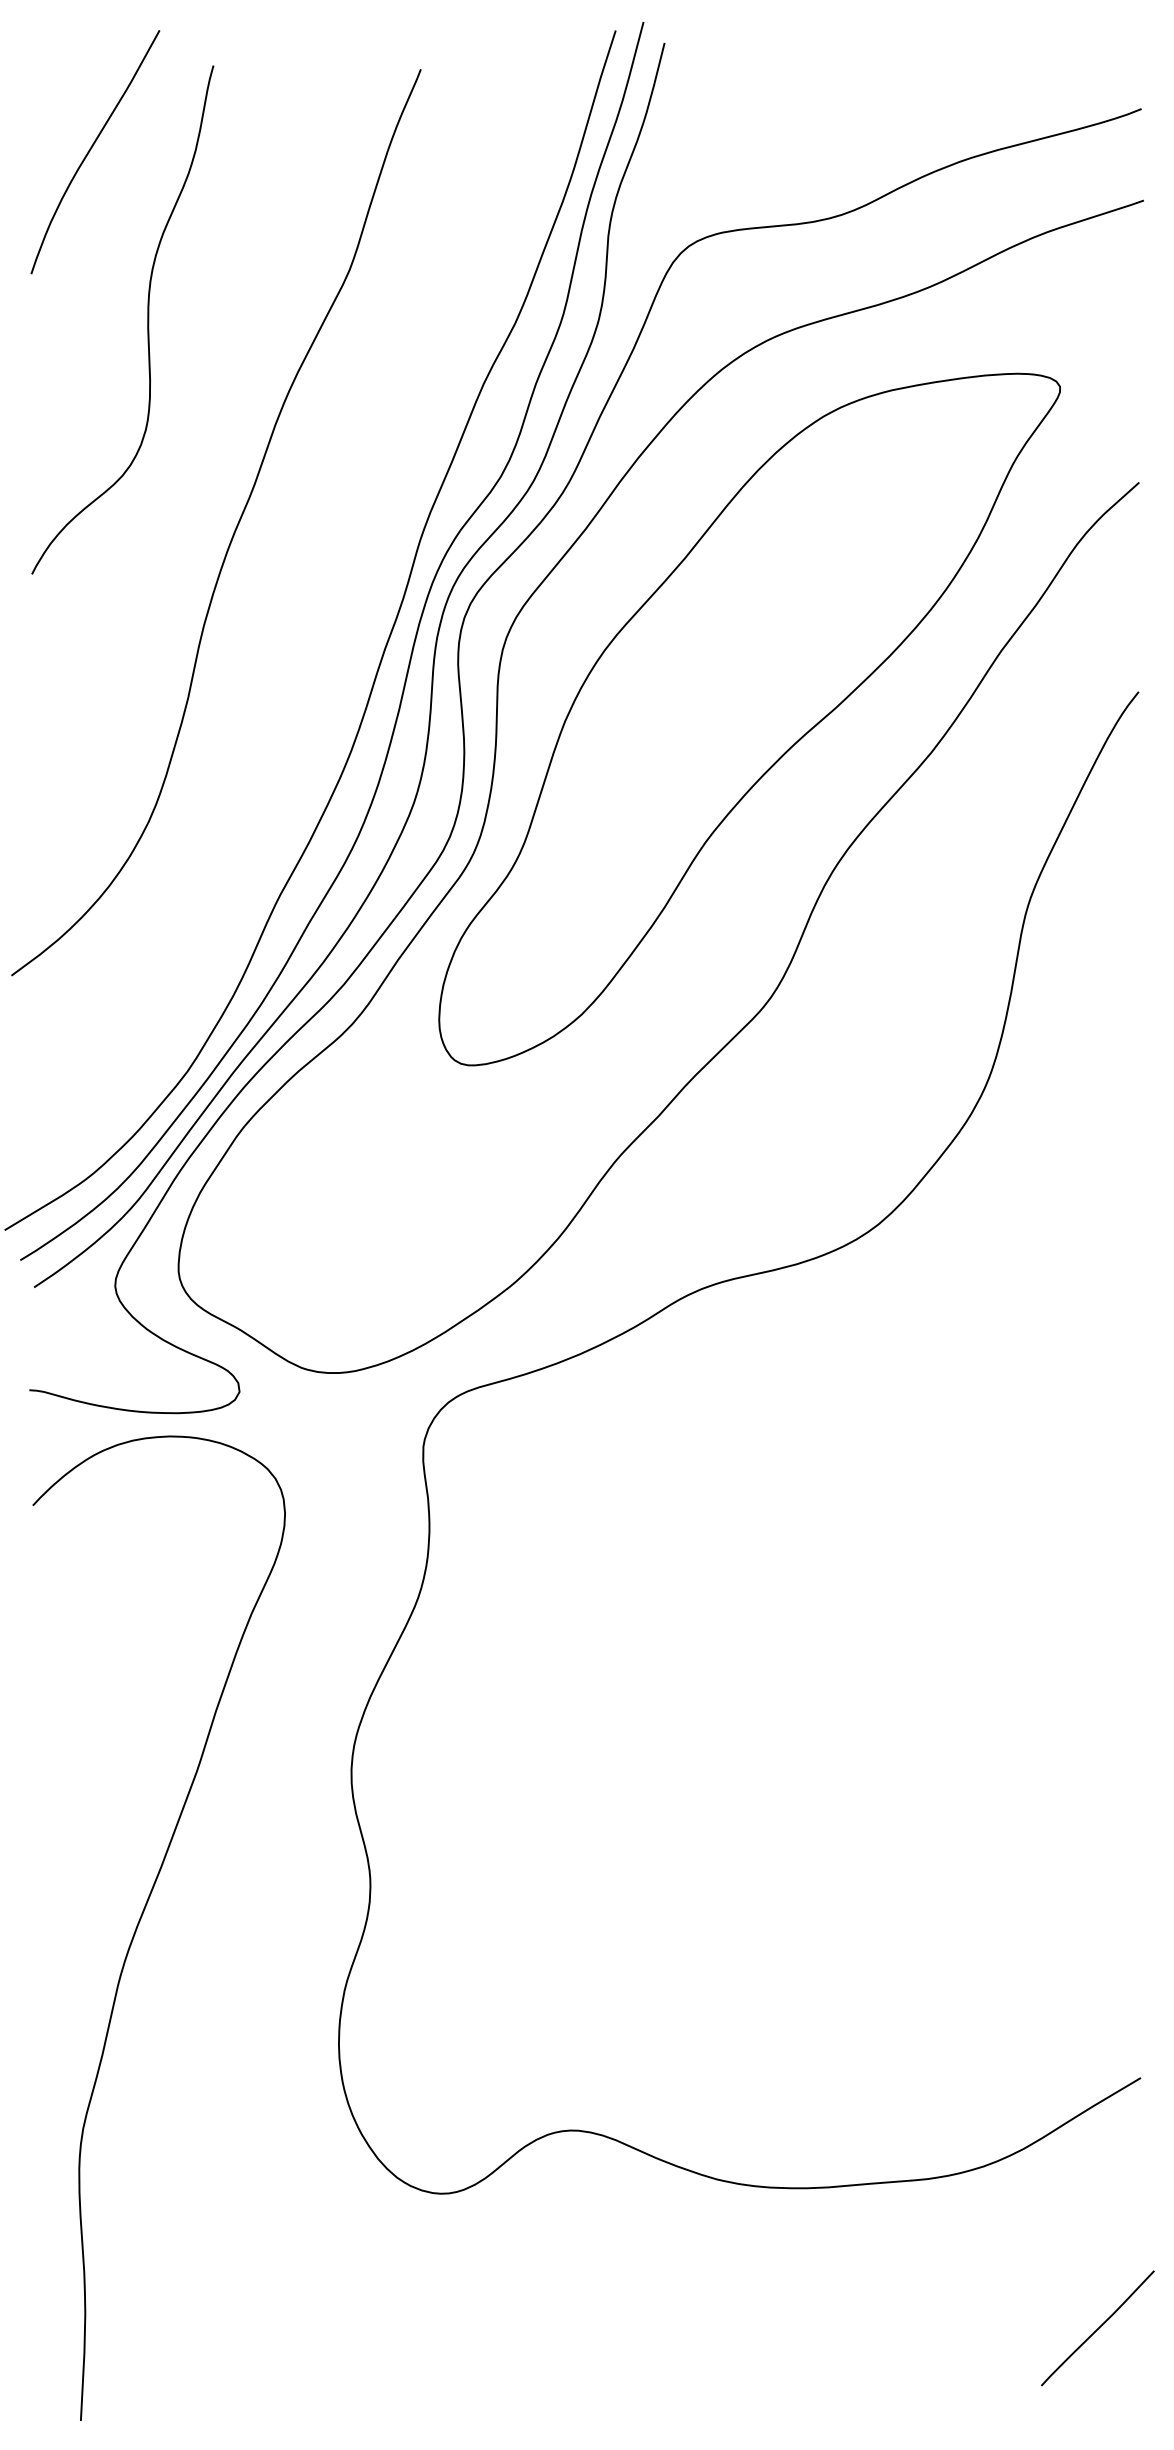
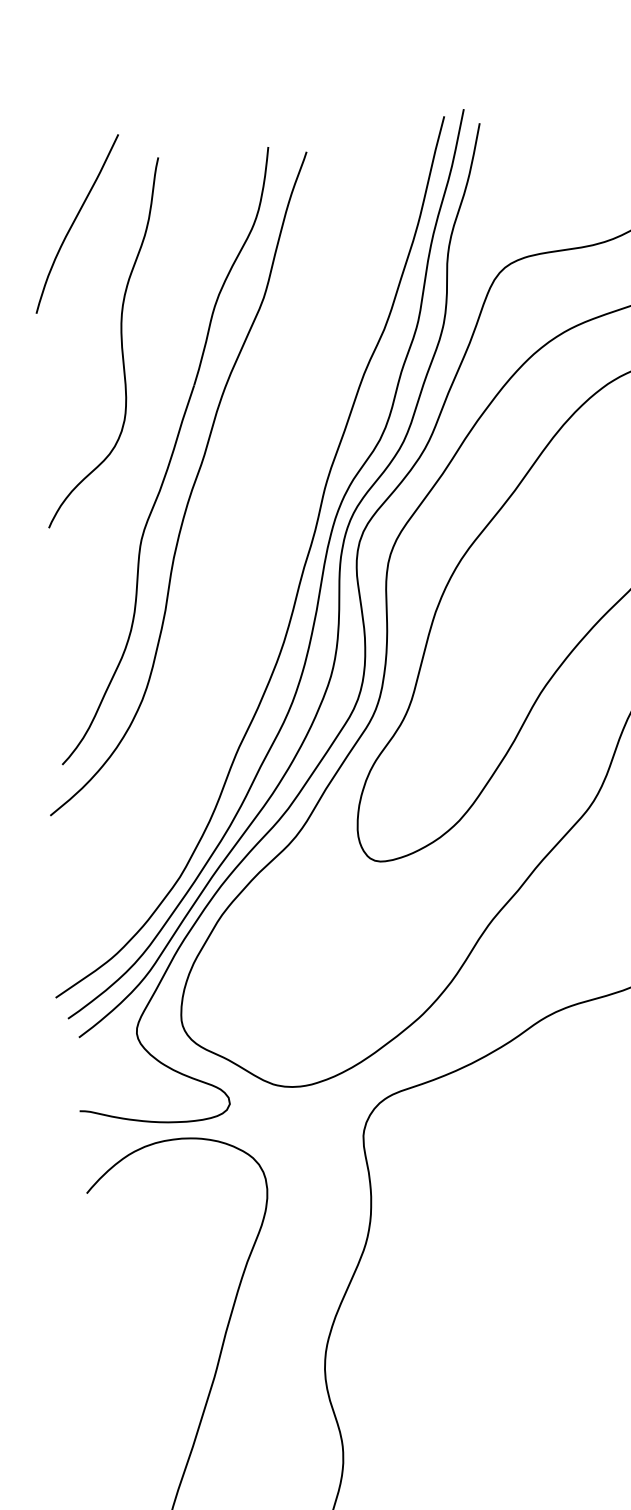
part: (207, 483) -> (170, 456), added

